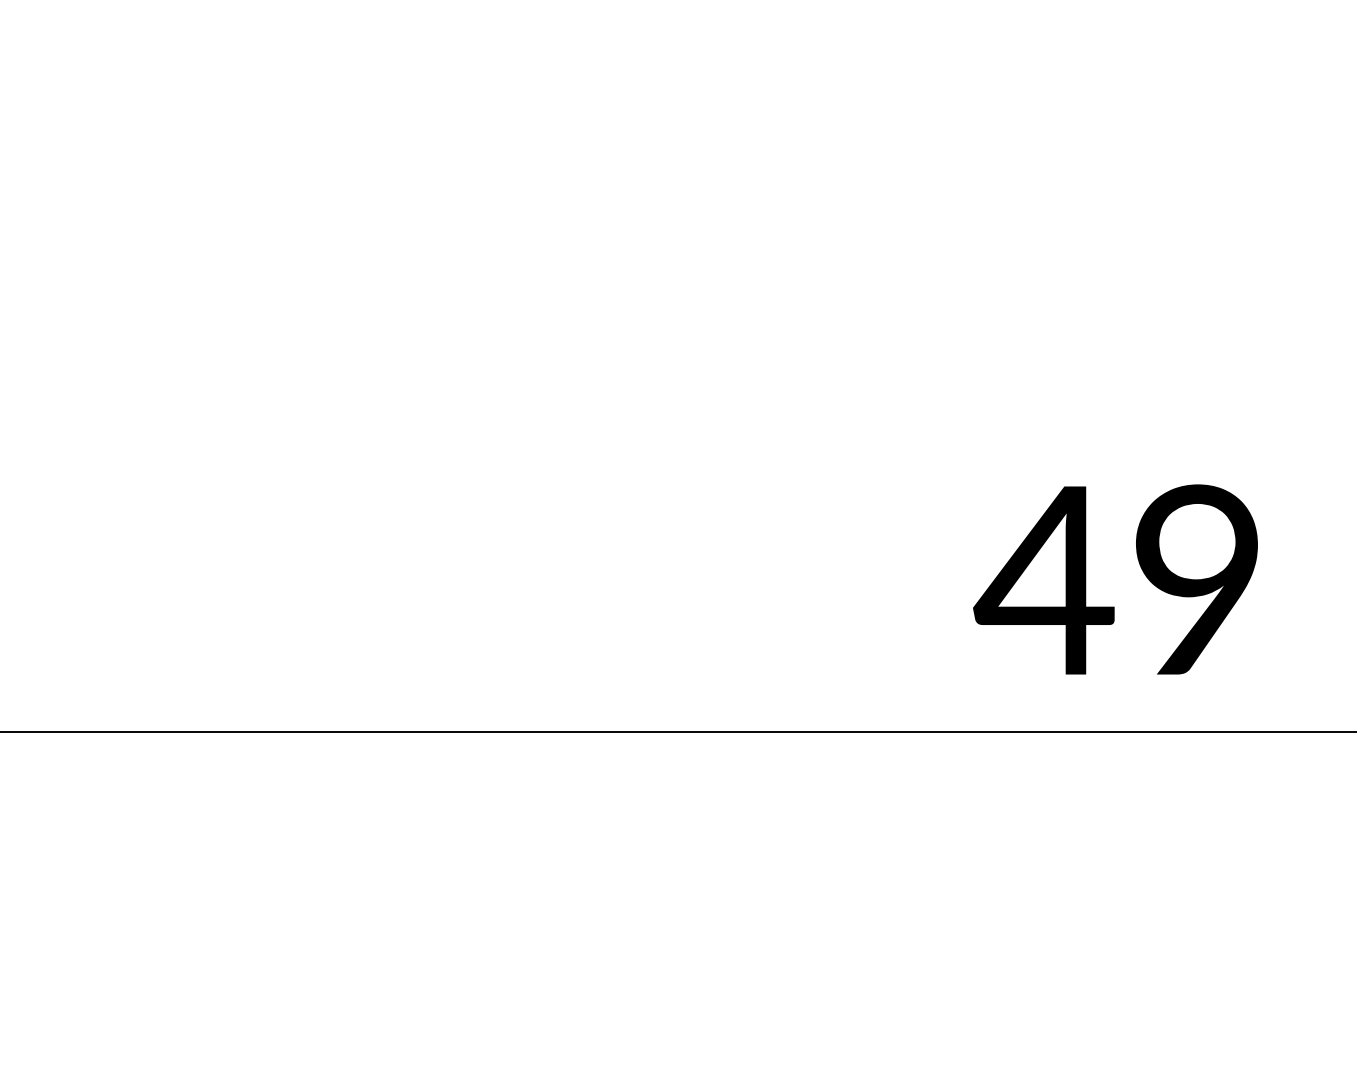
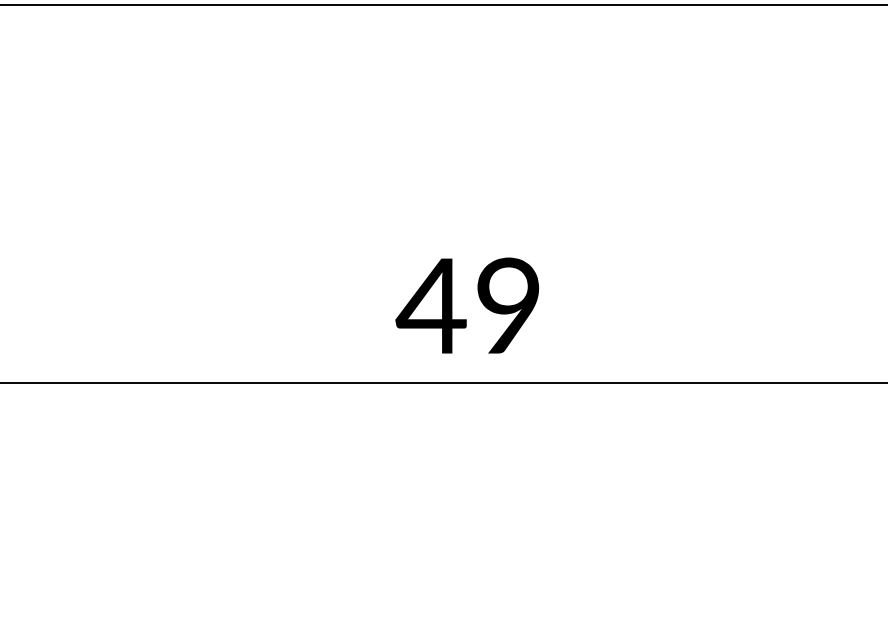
text: (1114, 579) -> (466, 305), moved

